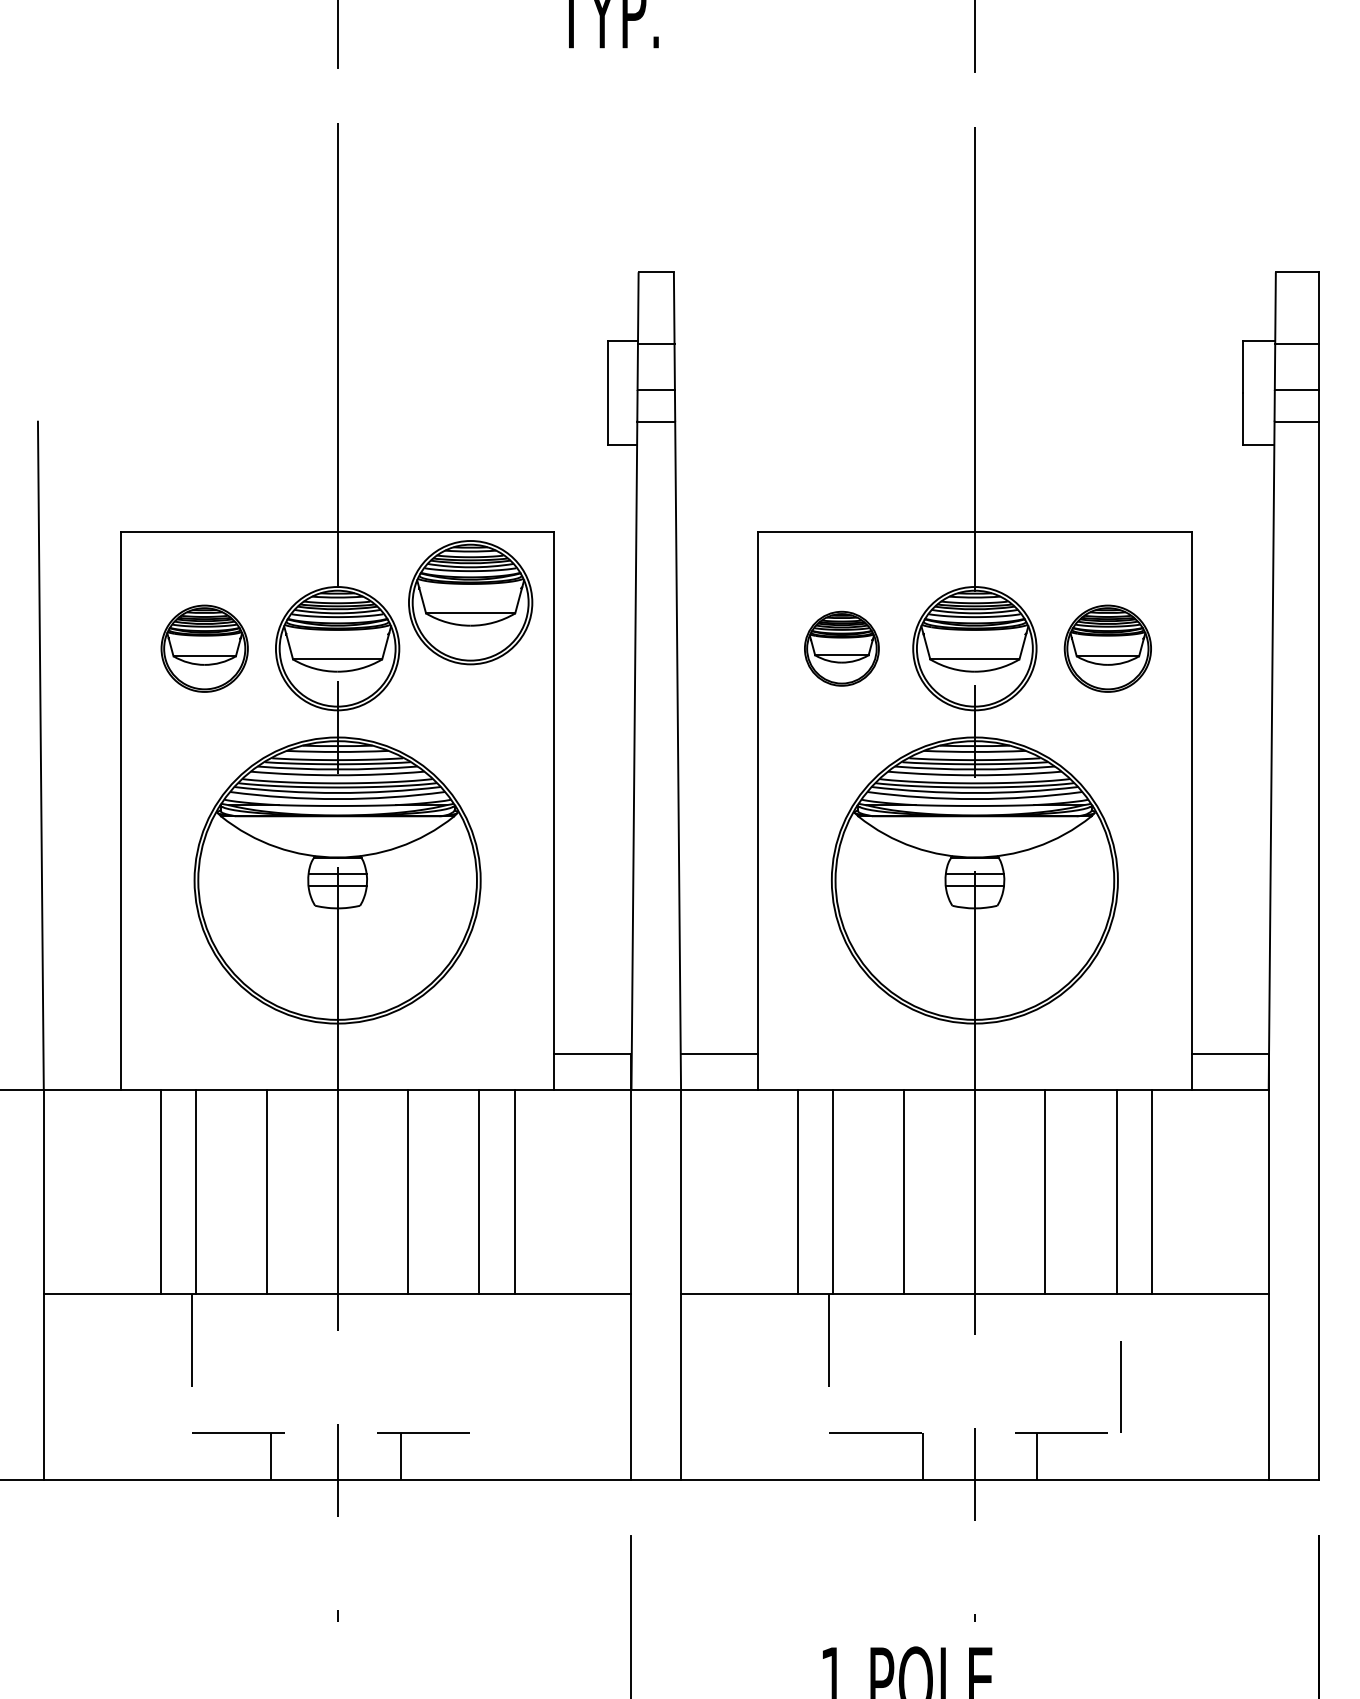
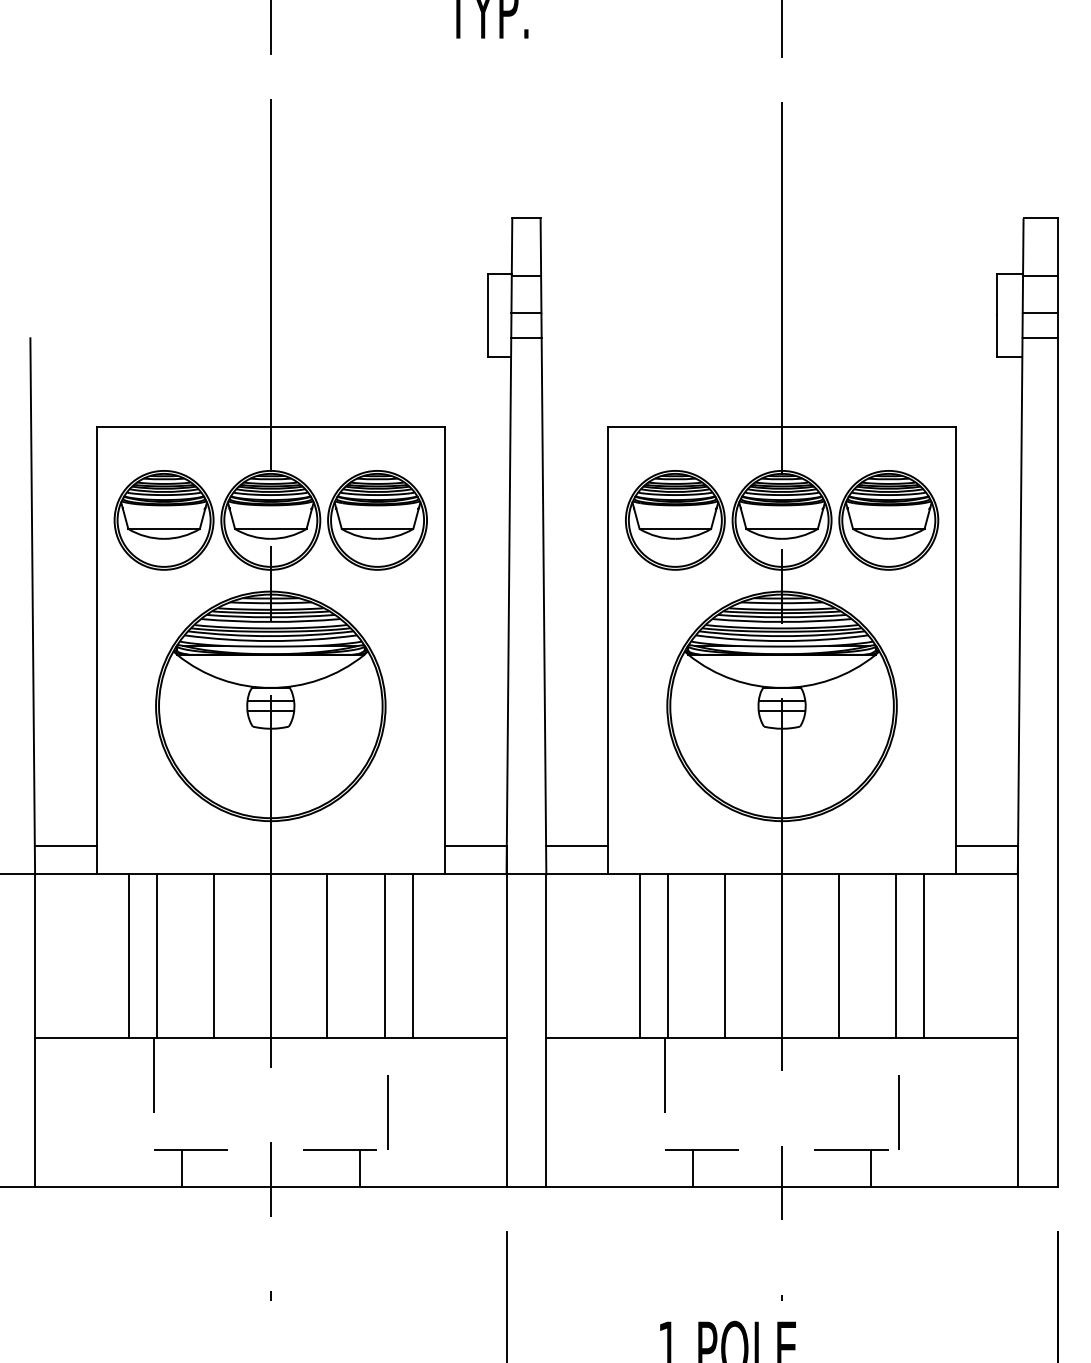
part: (470, 602) -> (377, 520), moved
part: (204, 648) -> (164, 520), size x1.43
part: (841, 648) -> (675, 520), size x1.67
part: (1107, 648) -> (888, 520), size x1.43
line: (82, 1054) -> (66, 845), added
line: (483, 1386) -> (387, 1112), added
line: (270, 1456) -> (181, 1168), moved
line: (400, 1456) -> (359, 1168), moved
line: (922, 1456) -> (692, 1168), moved
line: (1036, 1456) -> (870, 1168), moved

